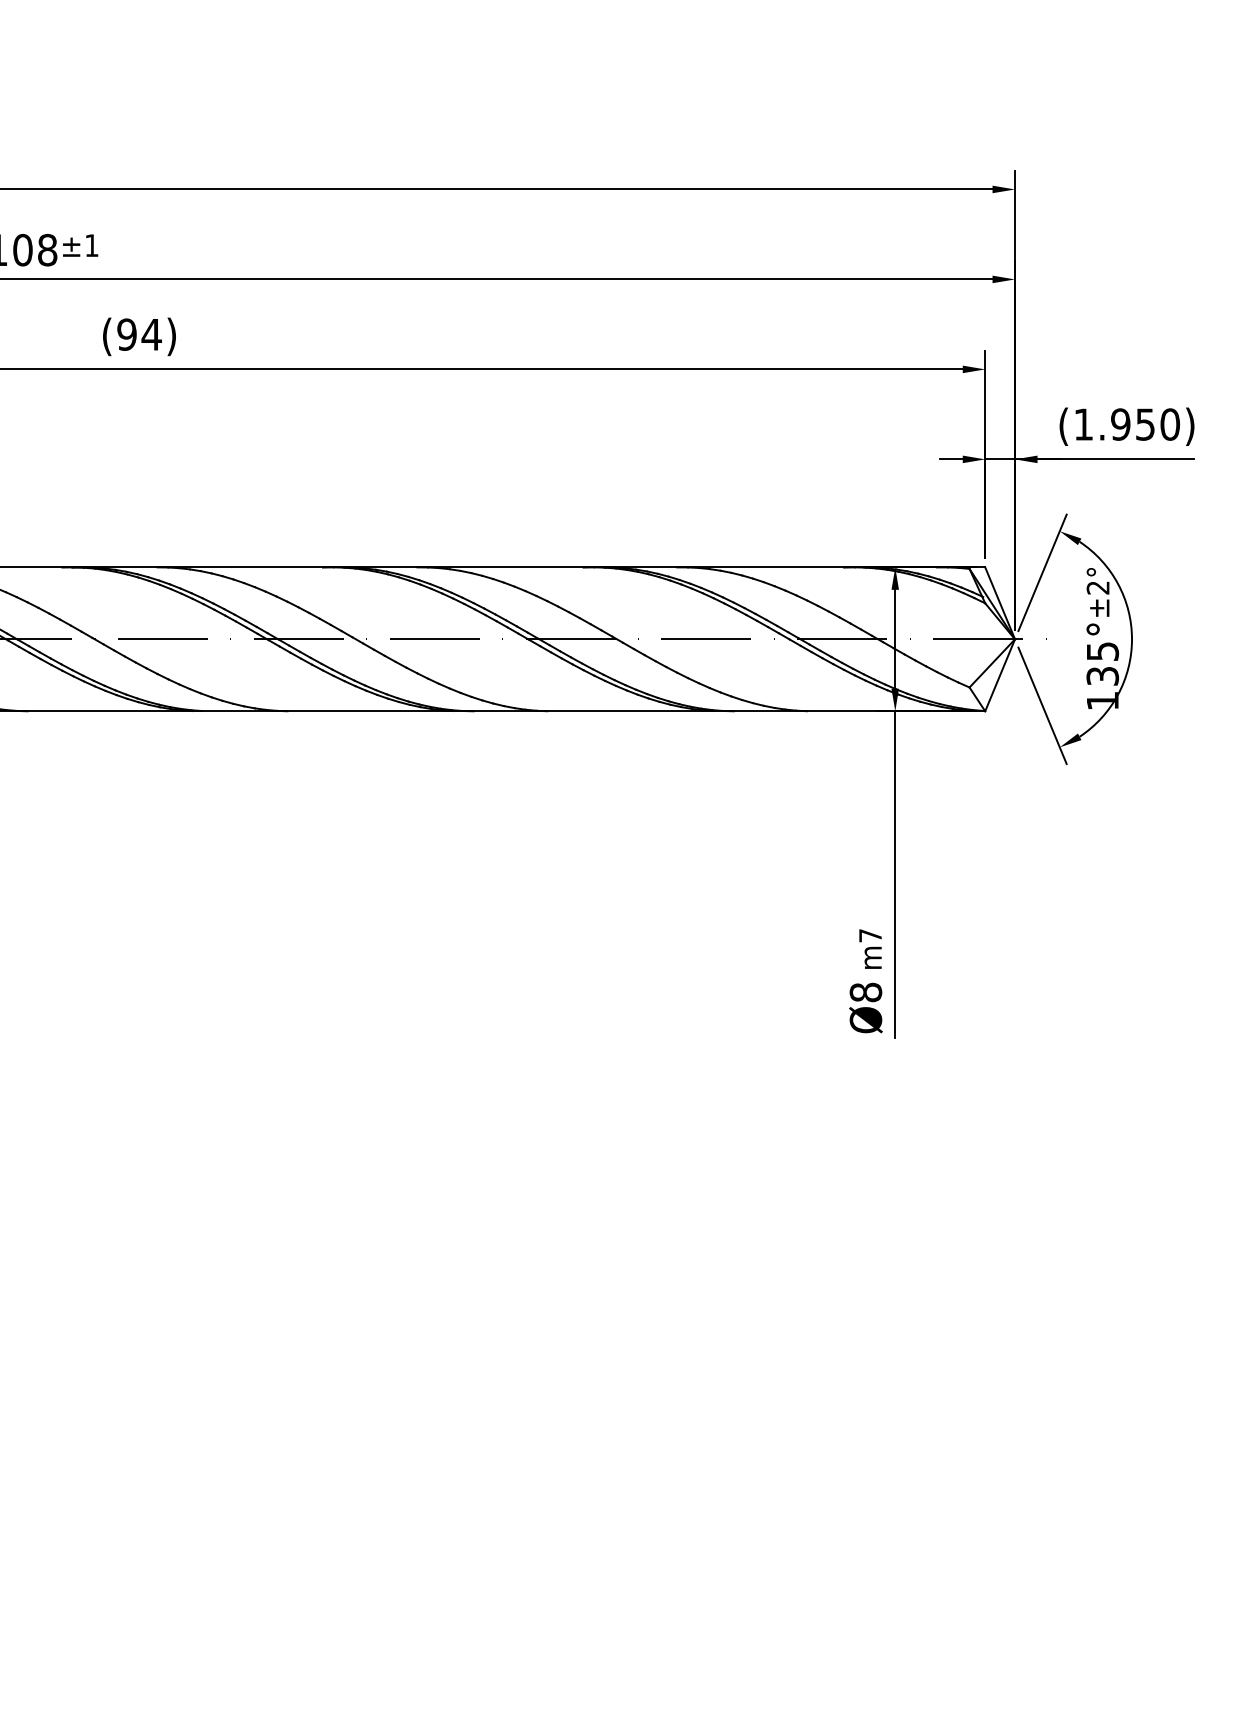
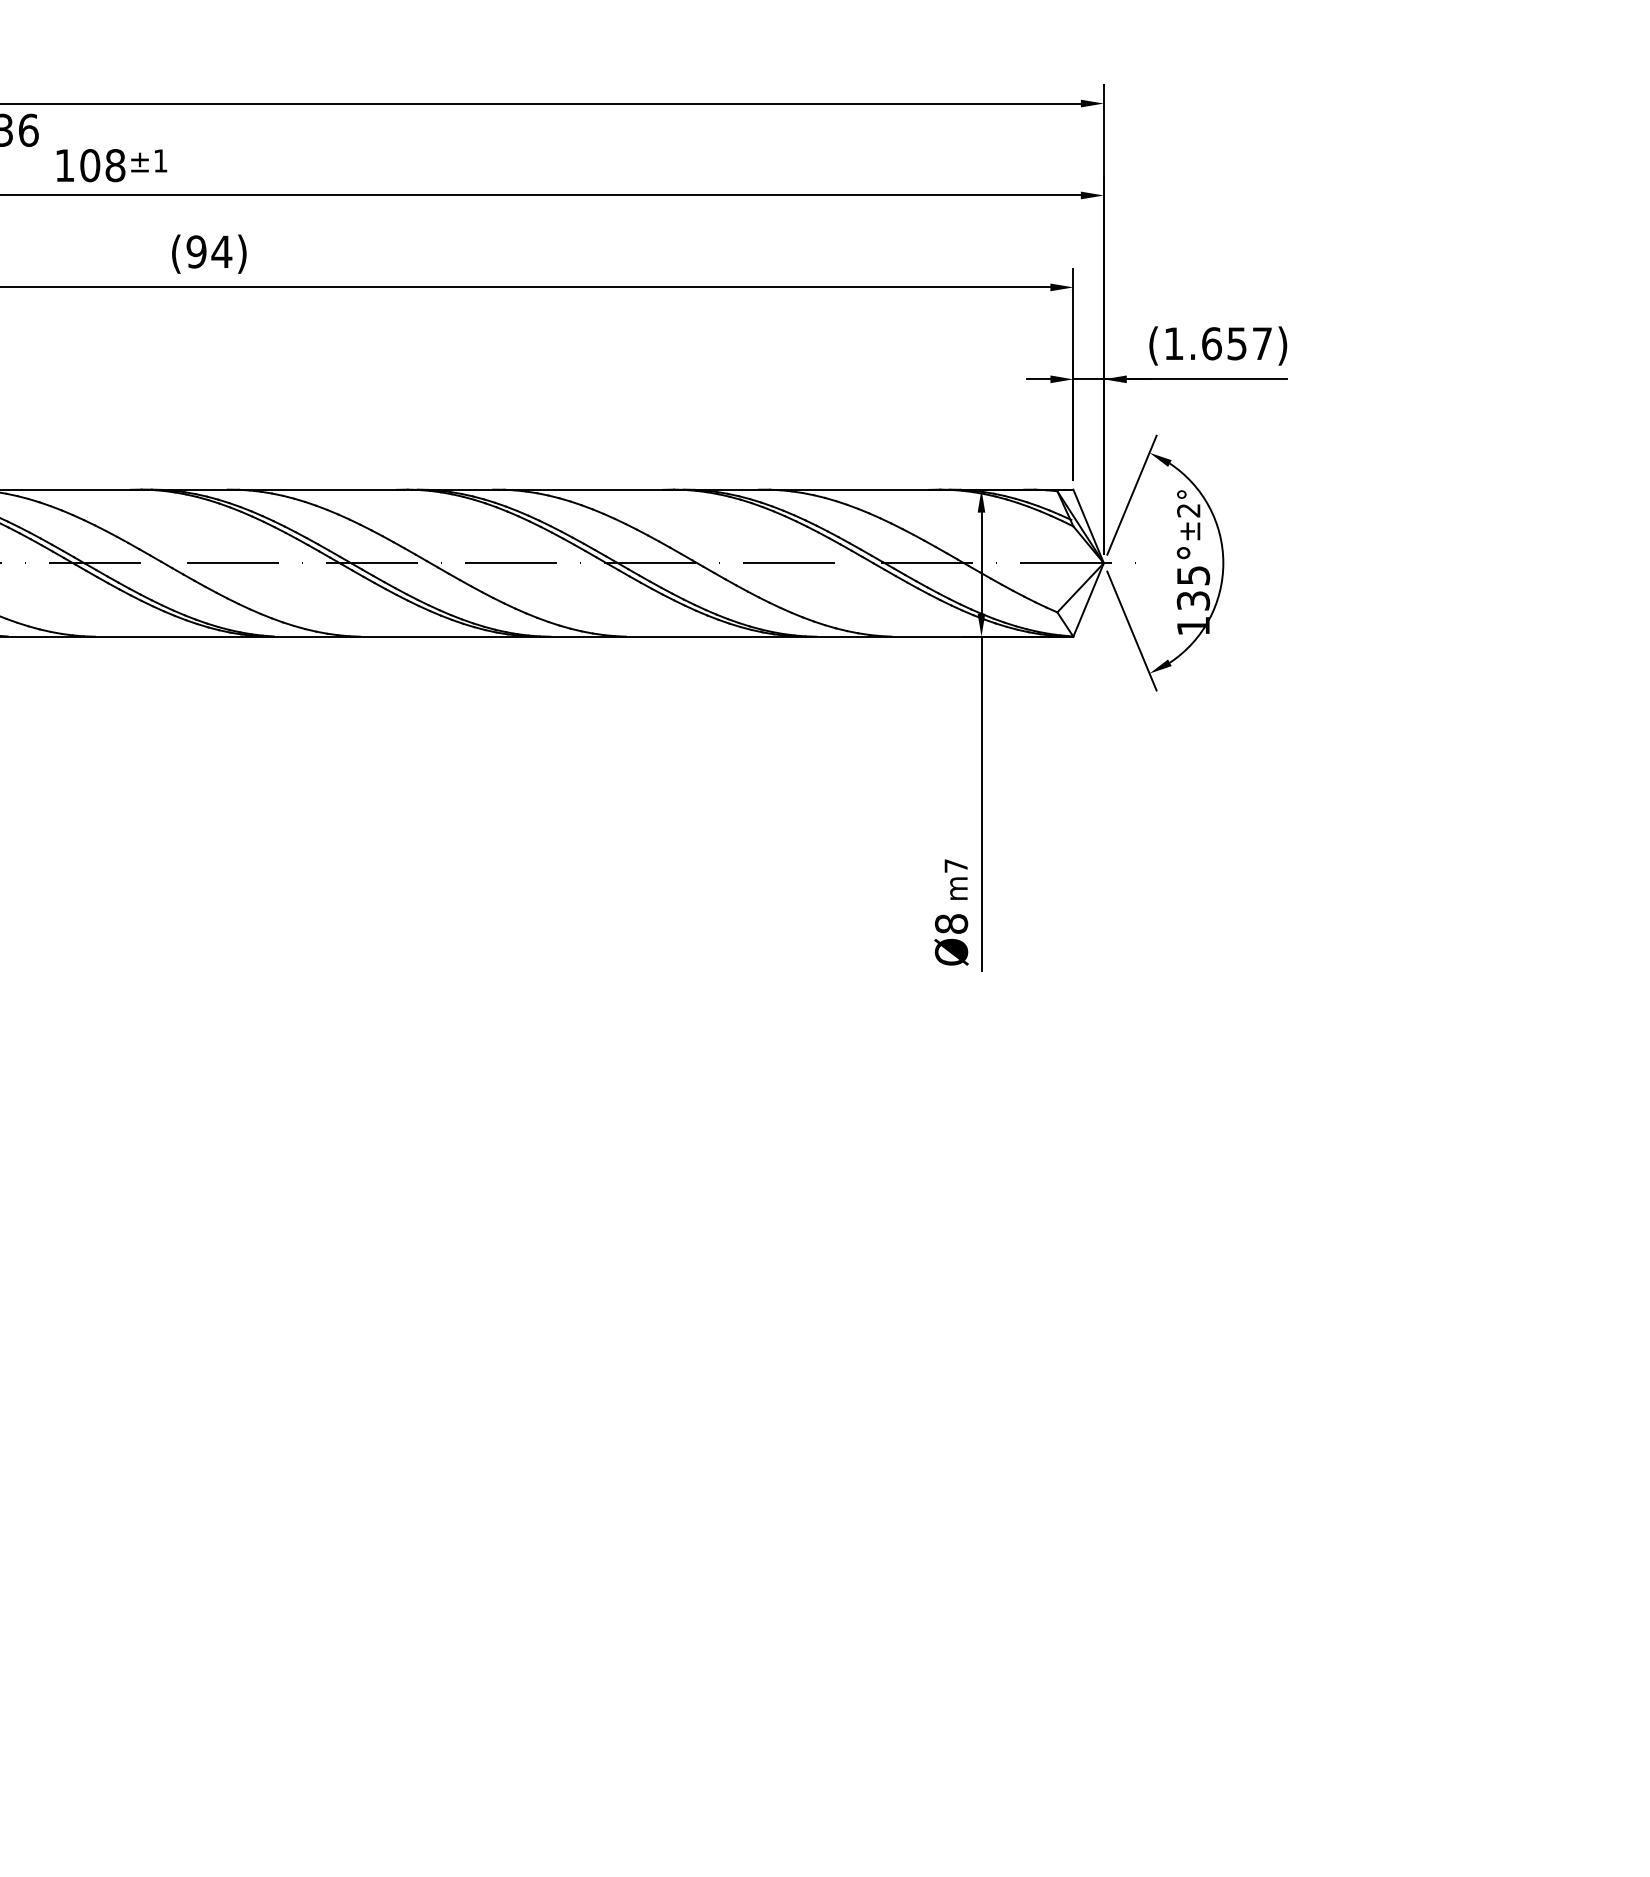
text: (1144, 424) -> (1236, 343), (1.950) -> (1.657)

